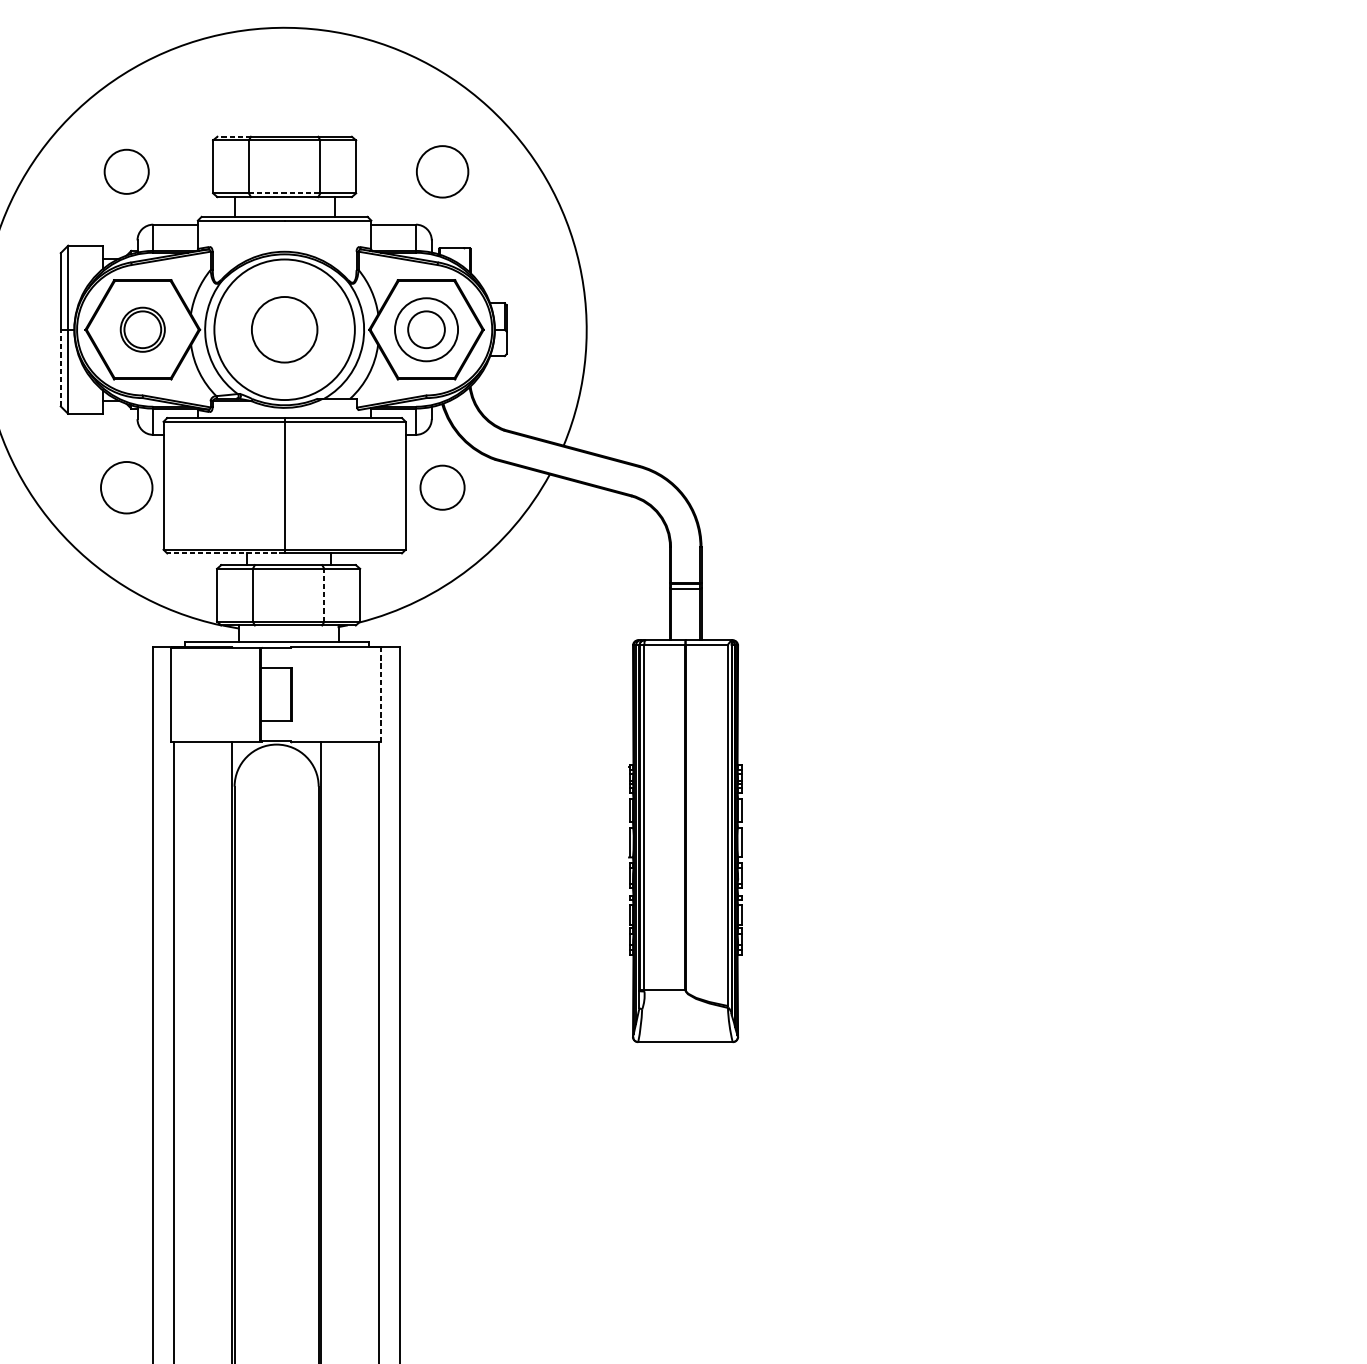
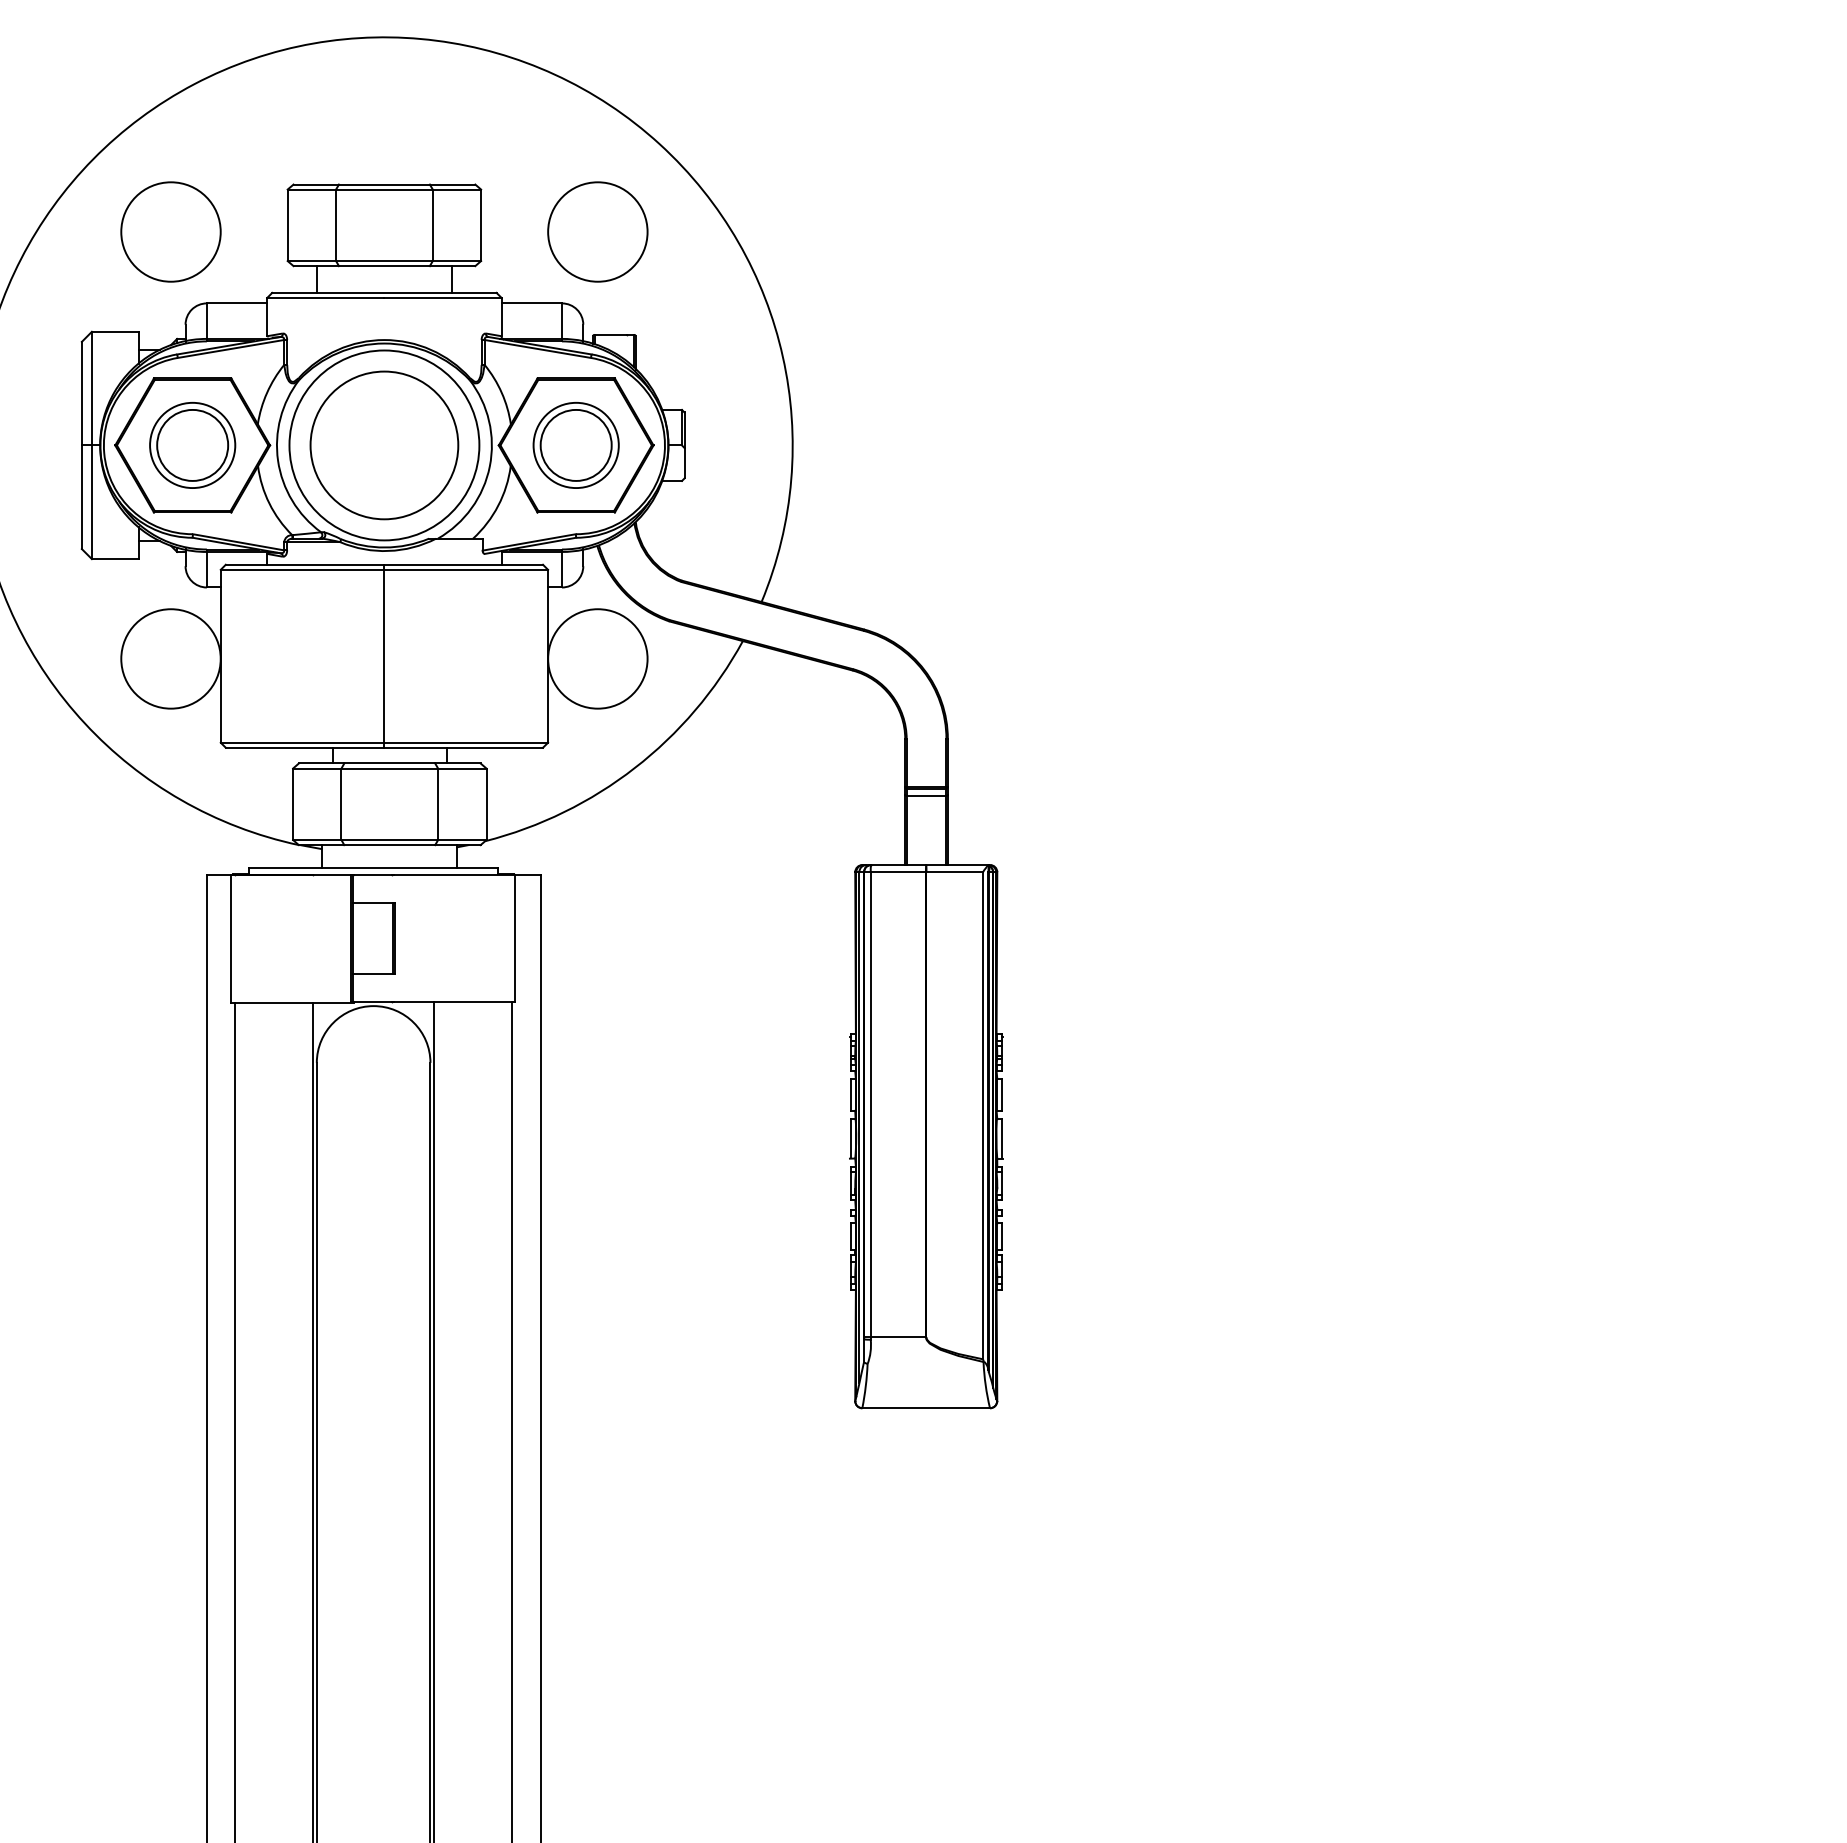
line: (234, 136) -> (316, 184), dashed -> solid
circle: (126, 171) -> (170, 231), size x1.67
circle: (442, 171) -> (597, 231), size x1.43
line: (284, 193) -> (384, 261), dashed -> solid
part: (142, 329) -> (192, 445), size x1.43
circle: (284, 329) -> (384, 445), size x1.67
circle: (426, 329) -> (575, 444), size x1.43
line: (60, 368) -> (81, 497), dashed -> solid
circle: (126, 487) -> (170, 658), size x1.43
circle: (442, 487) -> (597, 658), size x1.67
line: (225, 553) -> (304, 747), dashed -> solid
line: (324, 595) -> (438, 804), dashed -> solid
line: (381, 694) -> (515, 938), dashed -> solid

